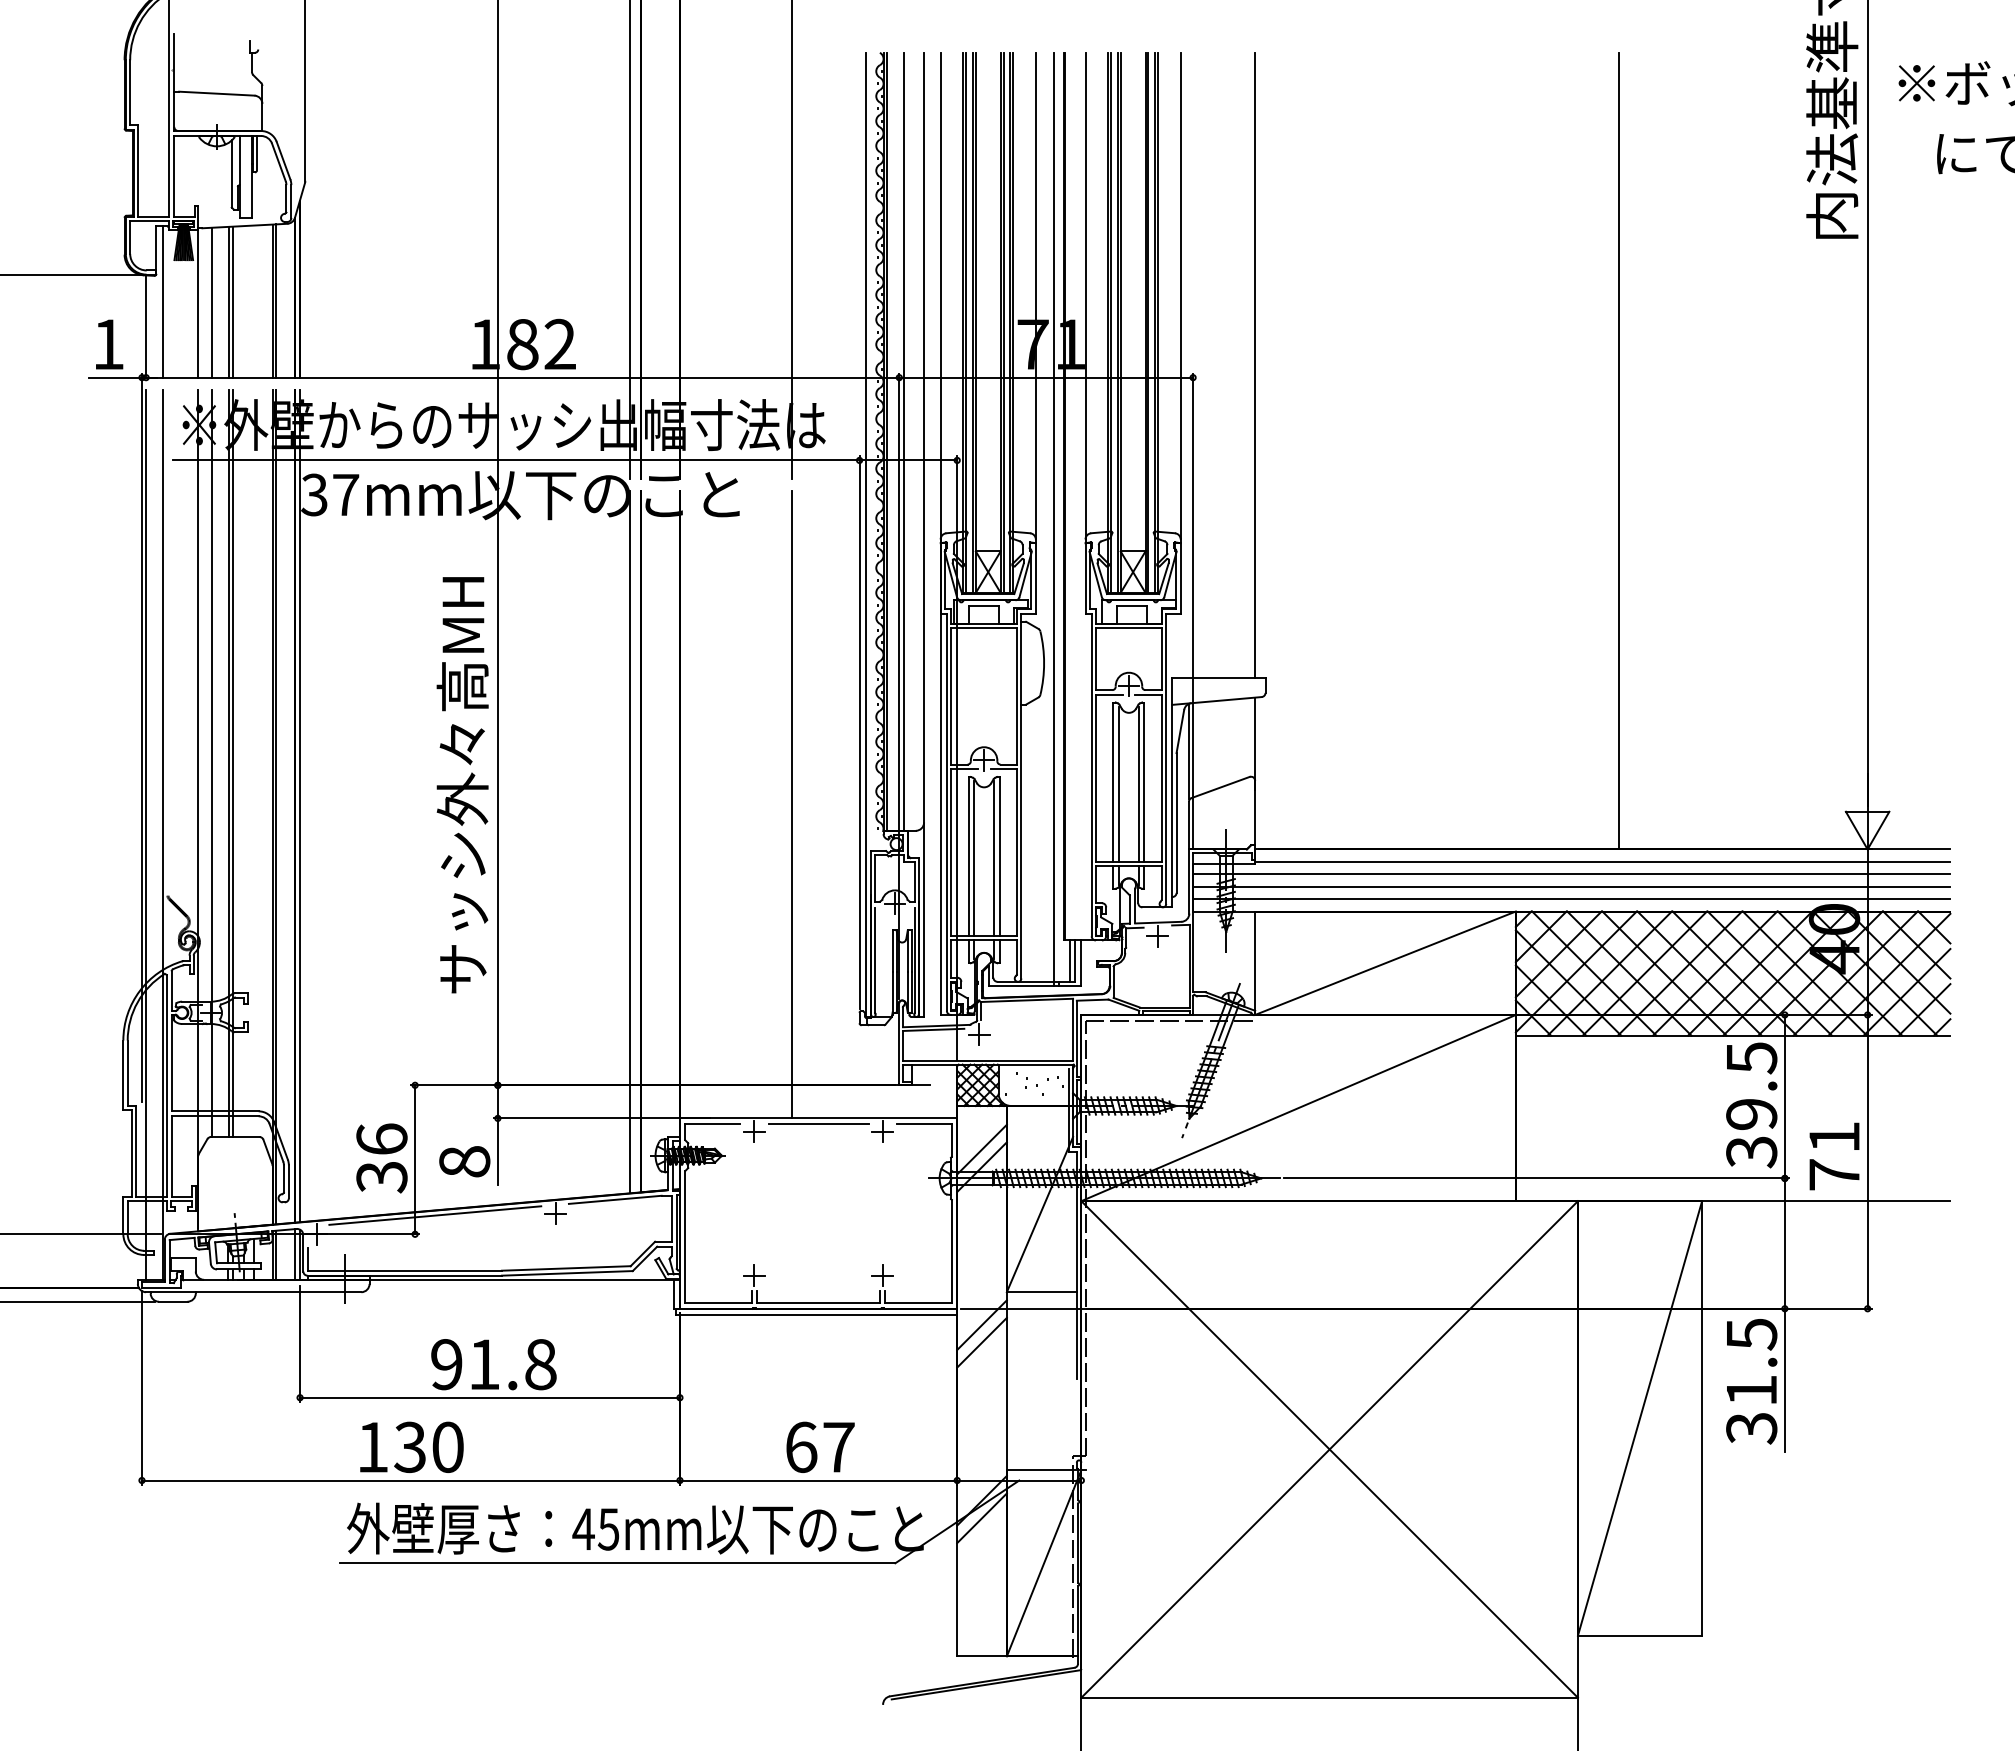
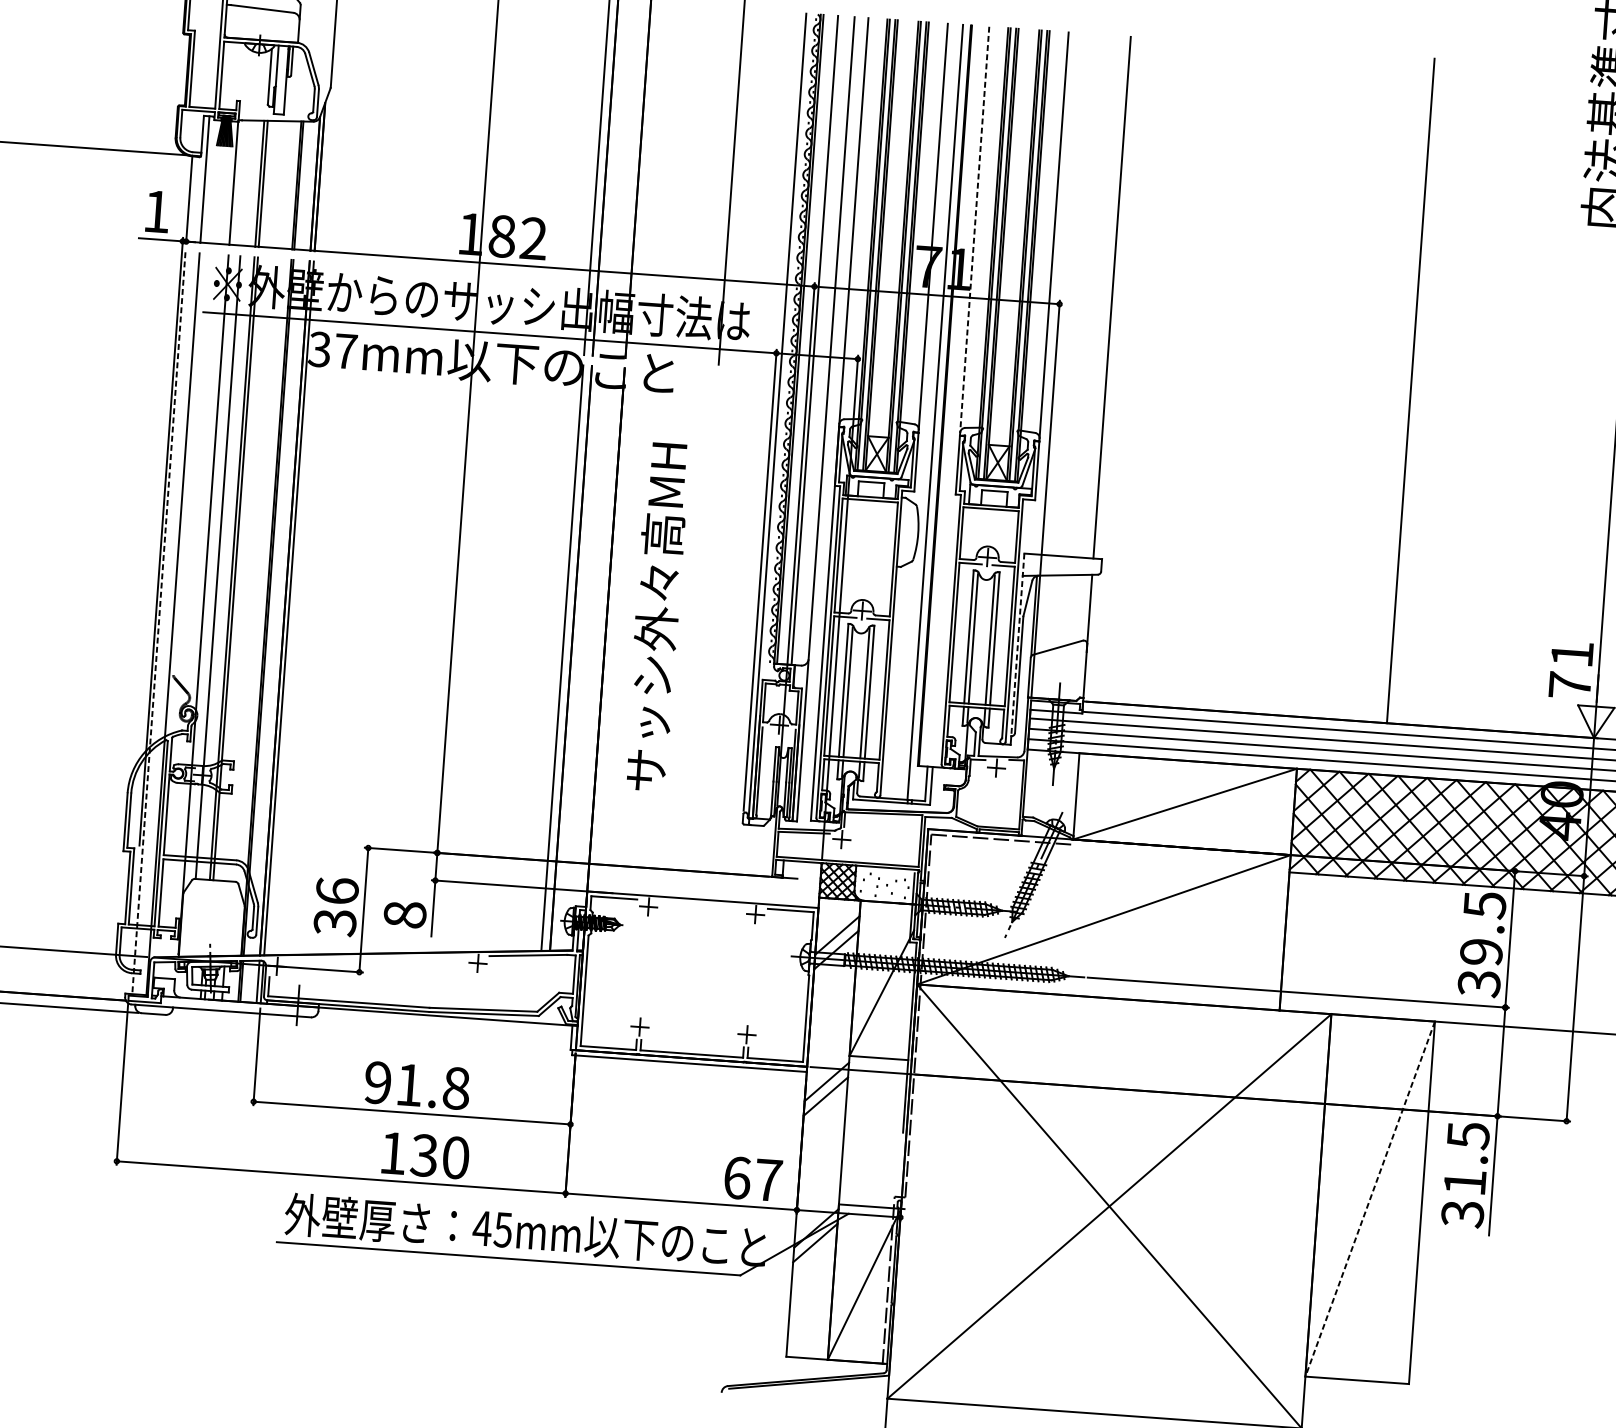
line: (1085, 296) -> (974, 230), solid -> dashed
line: (211, 302) -> (245, 182), removed
text: (462, 785) -> (656, 617), moved
line: (1172, 788) -> (1017, 645), solid -> dashed
line: (791, 804) -> (699, 636), removed
line: (146, 835) -> (159, 623), solid -> dashed
line: (1070, 960) -> (922, 783), removed
line: (818, 1123) -> (702, 903), removed
text: (1834, 1156) -> (1571, 670), moved
line: (435, 1215) -> (377, 957), removed
line: (1640, 1418) -> (1370, 1199), solid -> dashed
text: (411, 1446) -> (425, 1154), moved
text: (820, 1446) -> (753, 1178), moved

